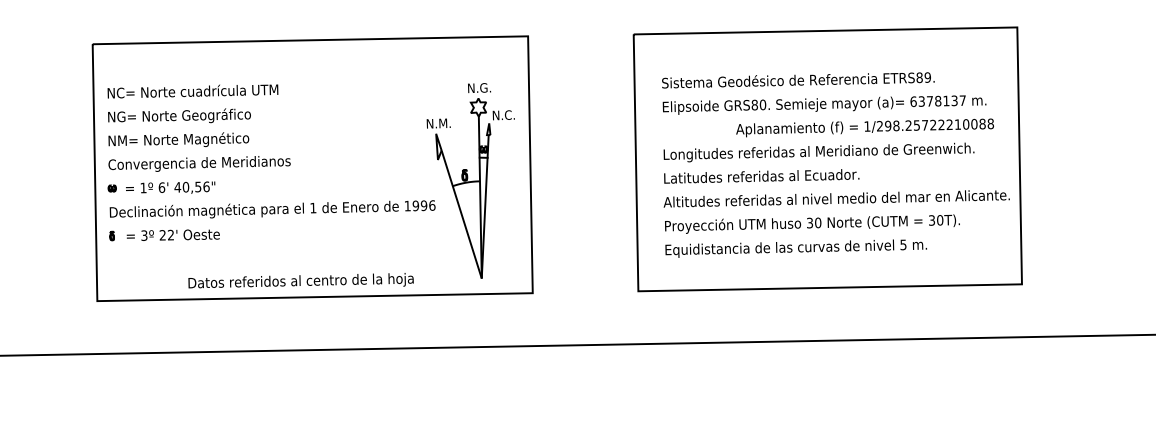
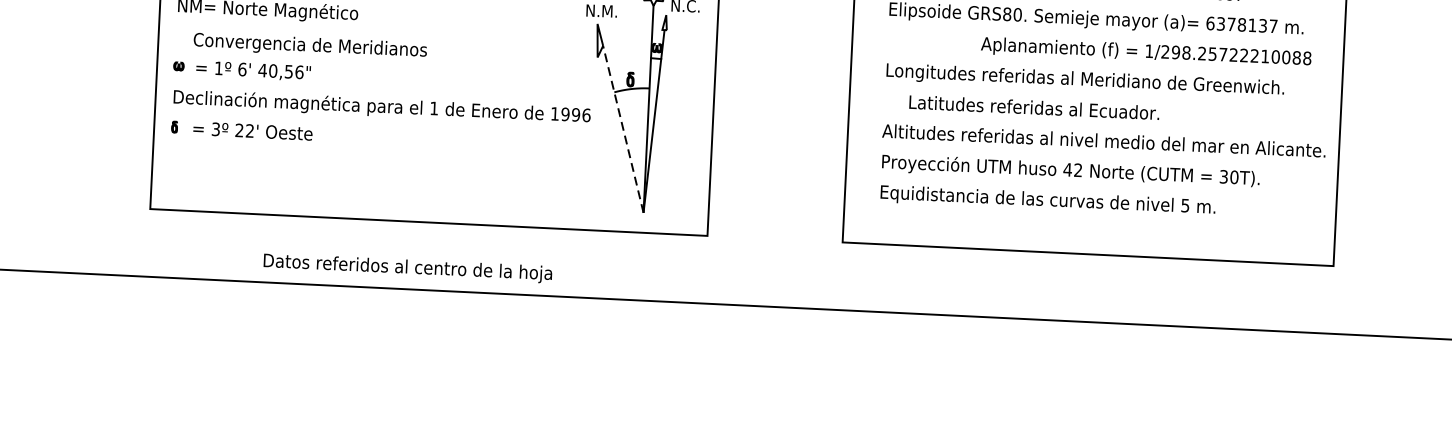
text: (199, 163) -> (310, 45), moved
text: (761, 176) -> (1034, 107), moved
line: (461, 214) -> (623, 129), solid -> dashed
text: (813, 222) -> (1072, 169), 30 -> 42
text: (300, 280) -> (407, 266), moved

